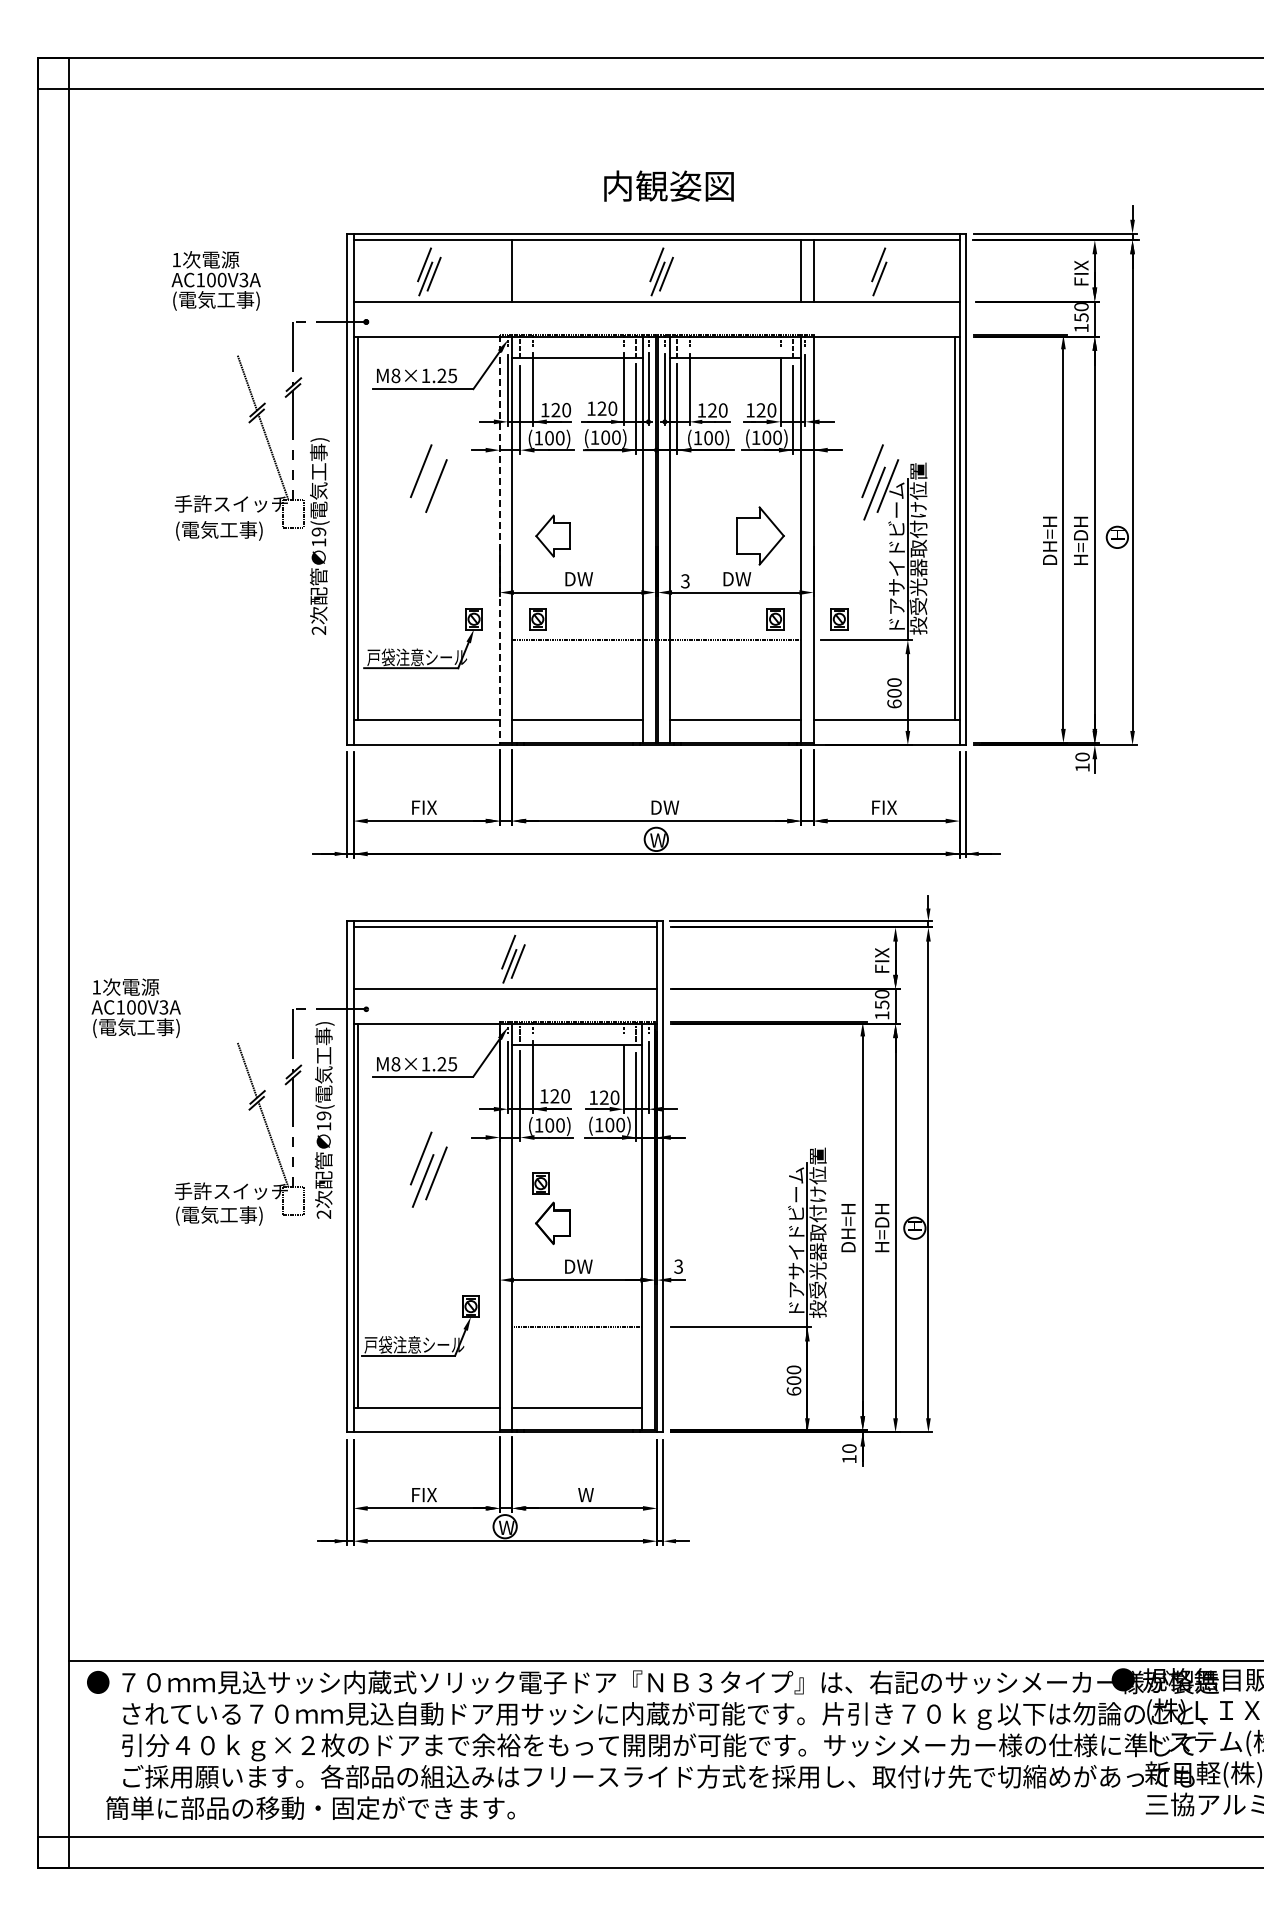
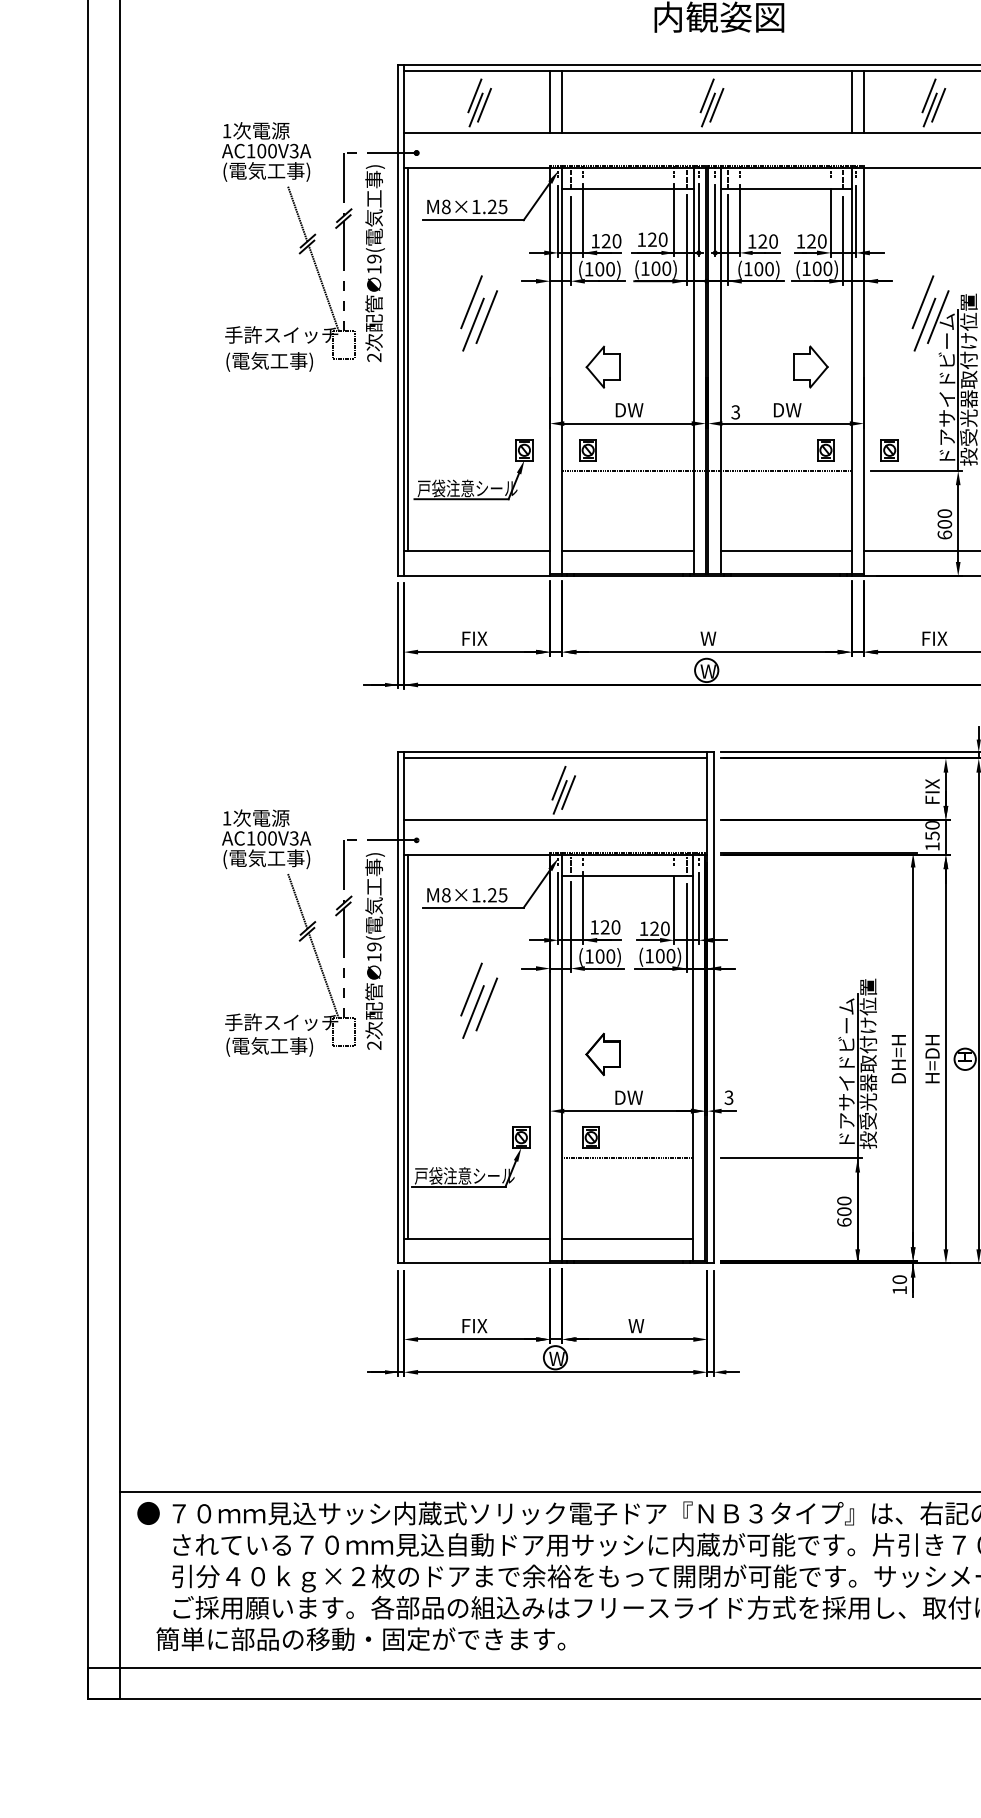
line: (499, 270) -> (549, 101), added
line: (887, 273) -> (937, 104), added
text: (215, 280) -> (265, 151), moved
line: (422, 493) -> (472, 324), added
part: (760, 535) -> (810, 366), size x0.71
text: (319, 536) -> (374, 263), moved
line: (499, 540) -> (549, 371), dashed -> solid
text: (664, 807) -> (714, 638), DW -> W
text: (135, 1008) -> (265, 839), moved
part: (540, 1183) -> (590, 1137), moved

